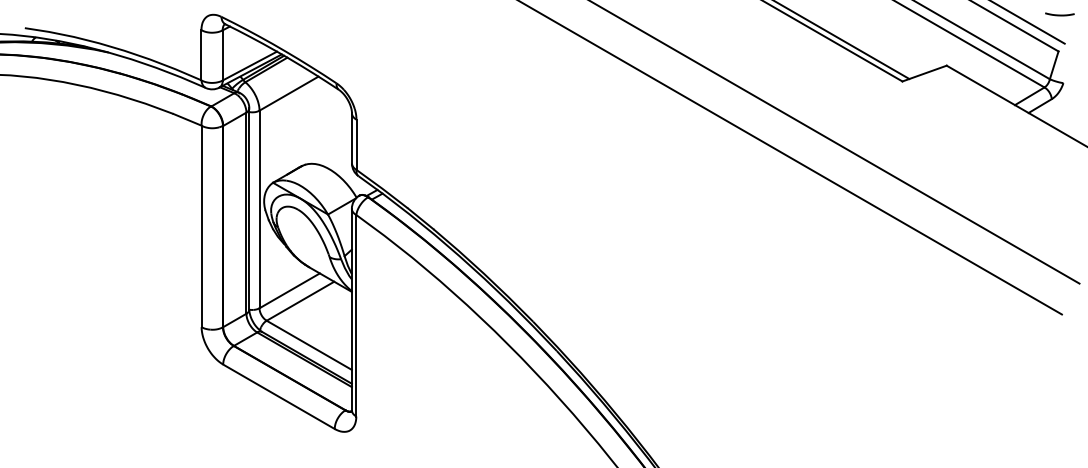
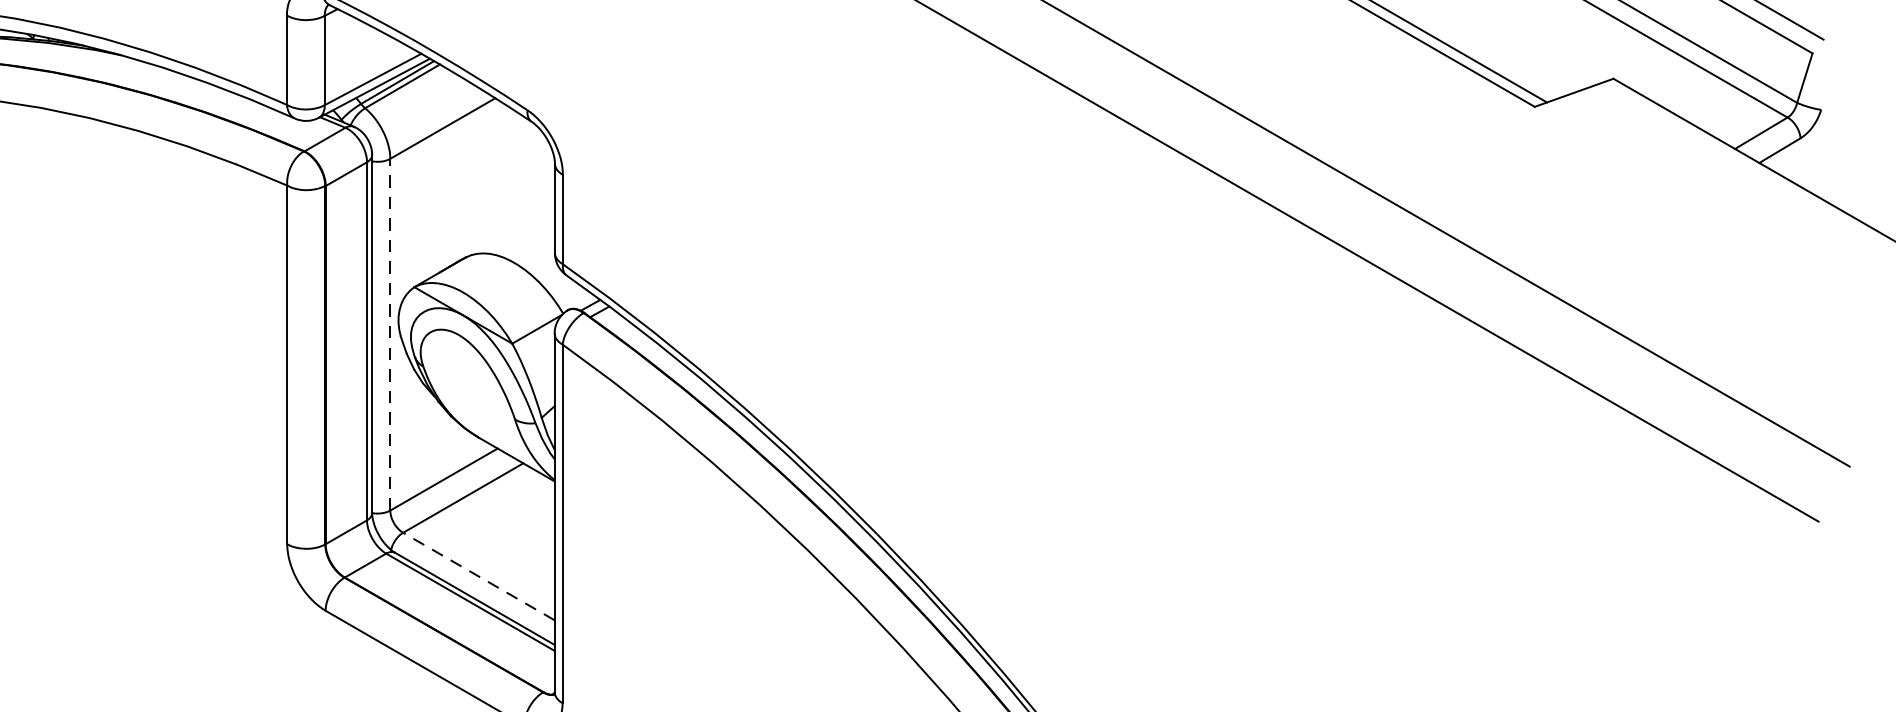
line: (259, 209) -> (390, 334), solid -> dashed
line: (308, 345) -> (477, 576), solid -> dashed

